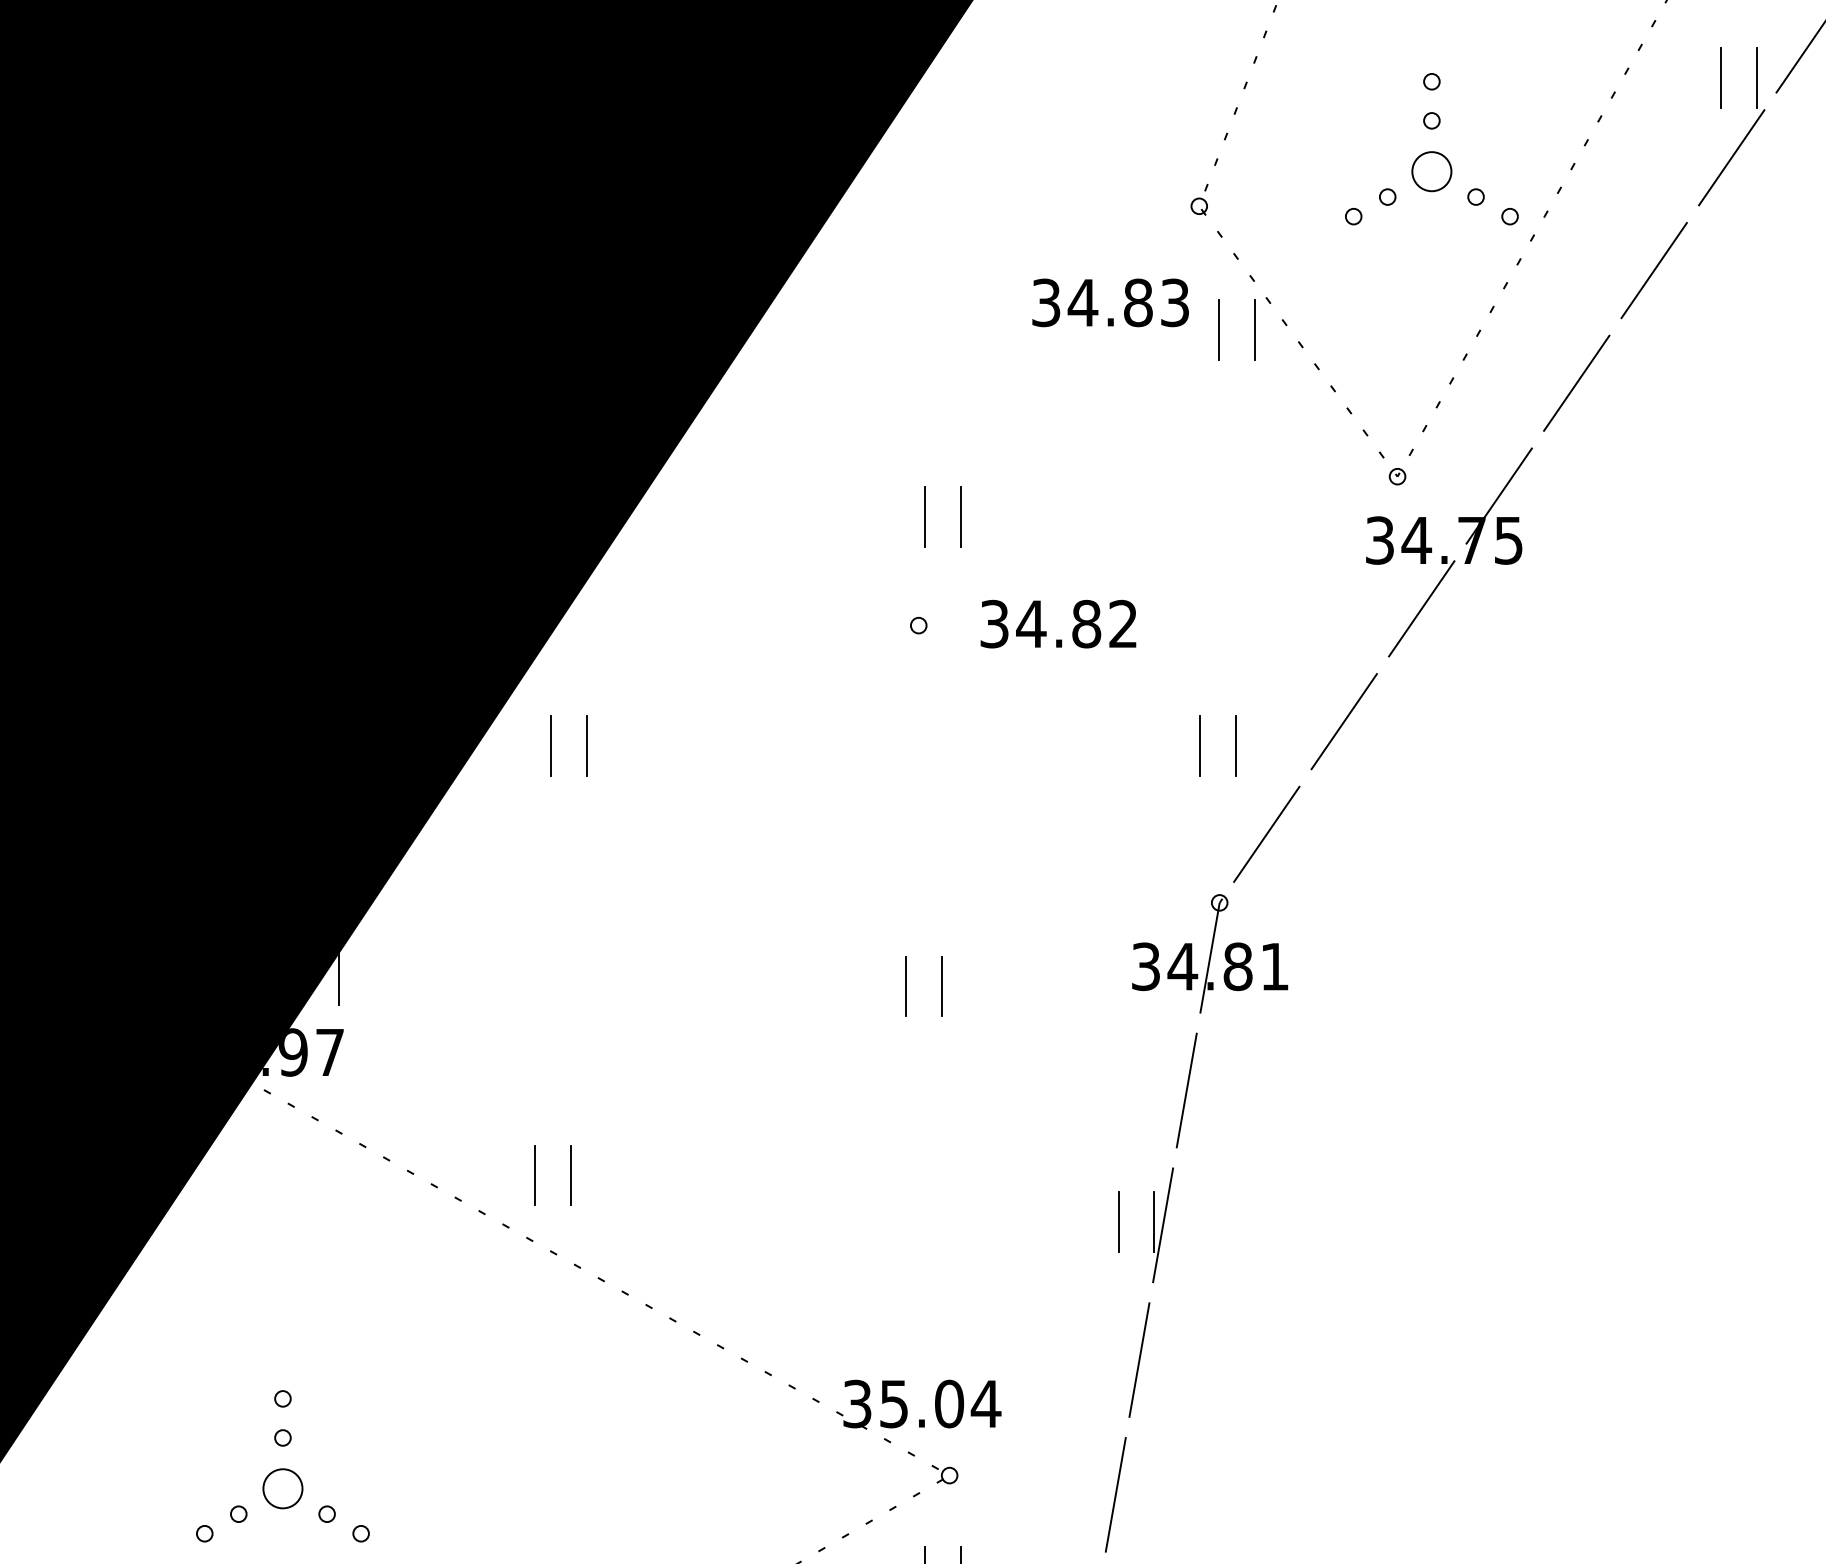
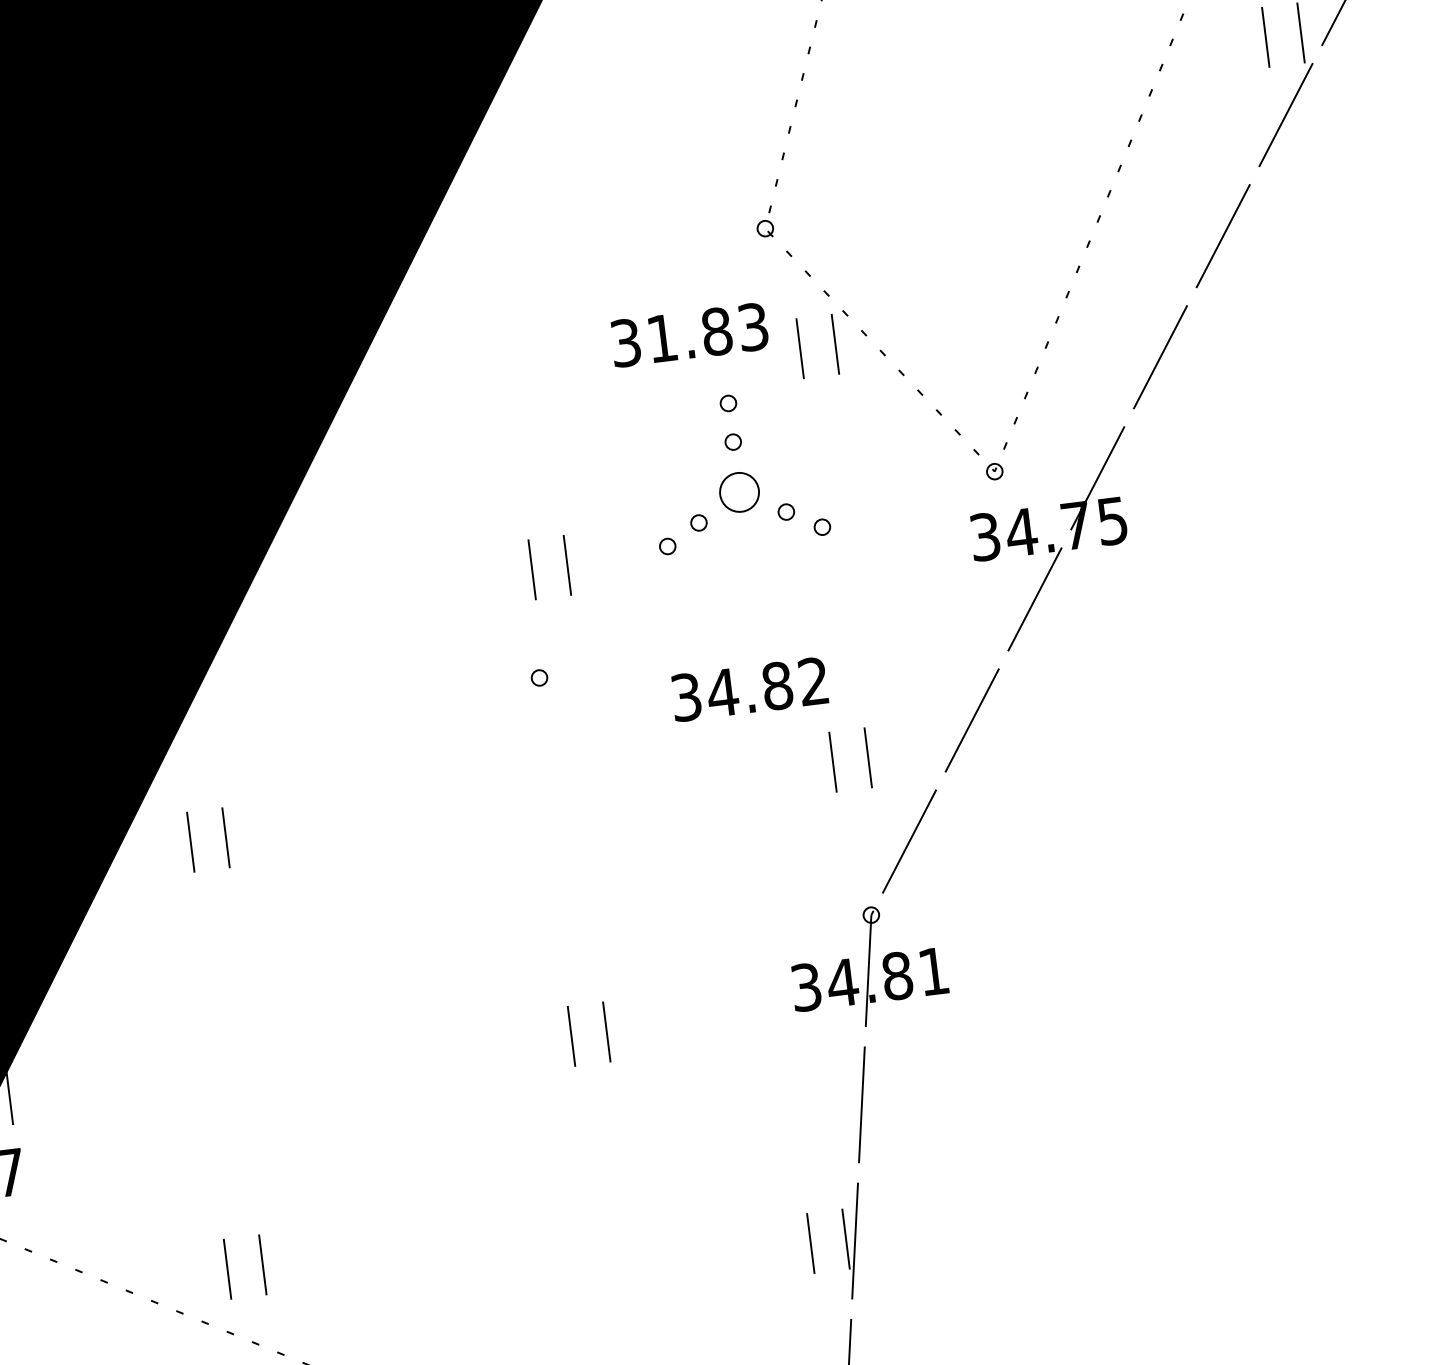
part: (1431, 149) -> (736, 470), moved
text: (1082, 302) -> (661, 338), 34.83 -> 31.83
text: (1058, 623) -> (749, 688), moved

